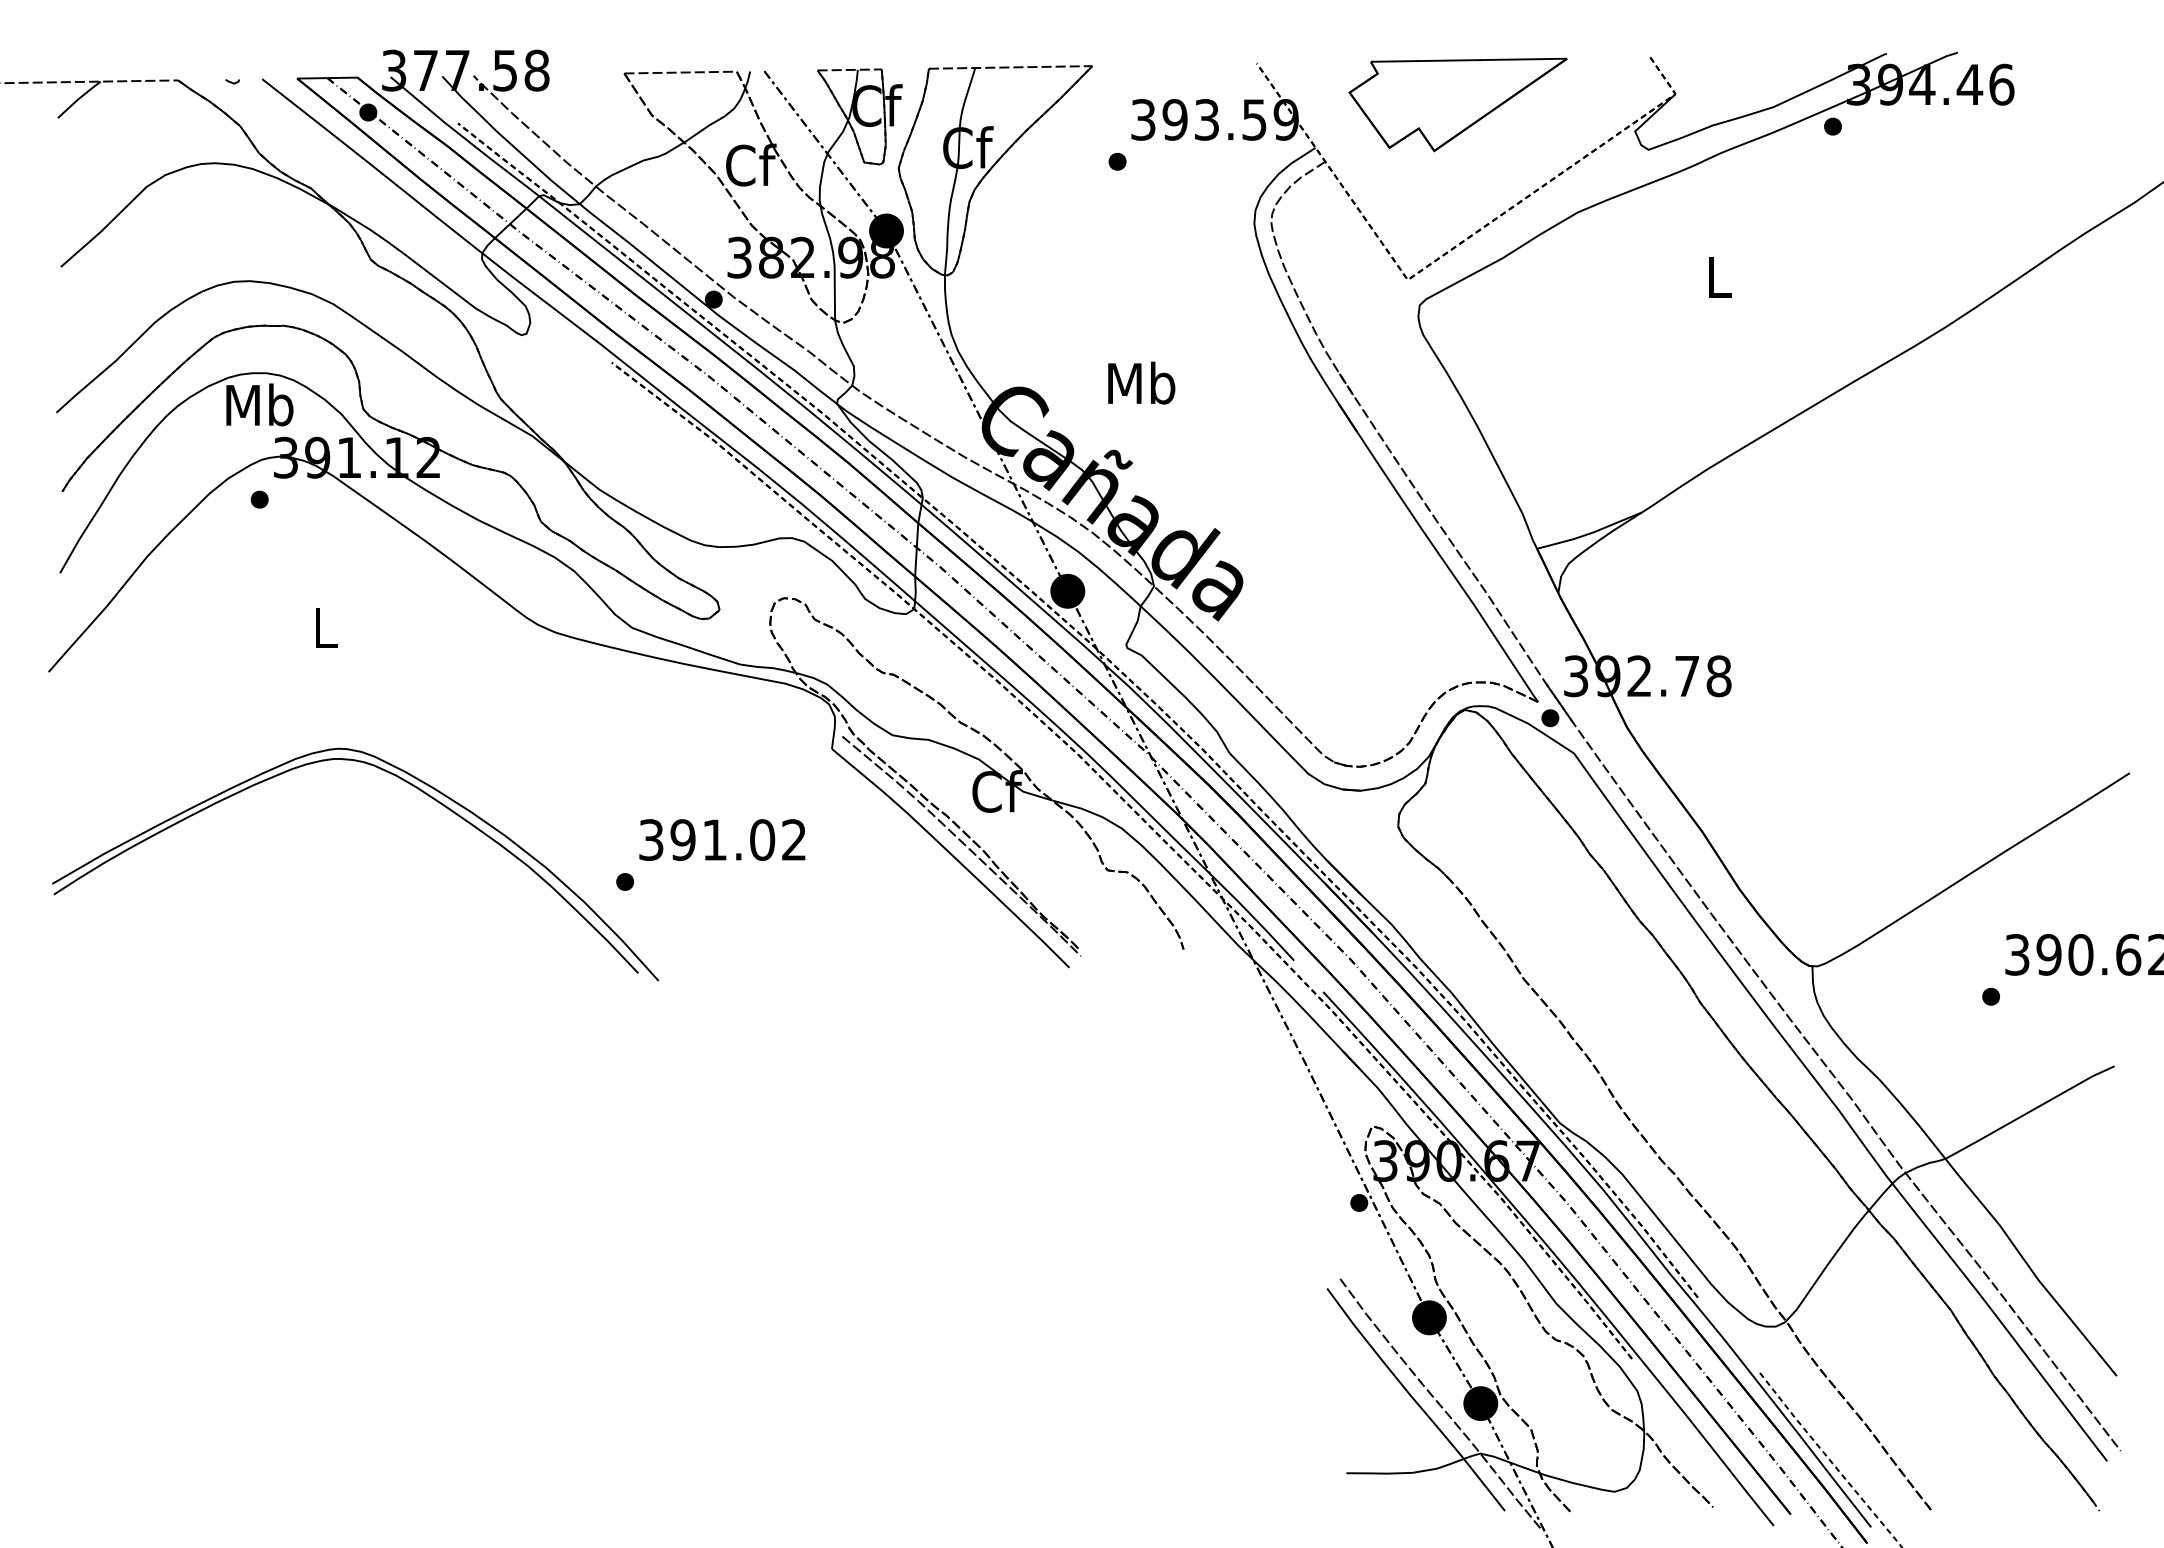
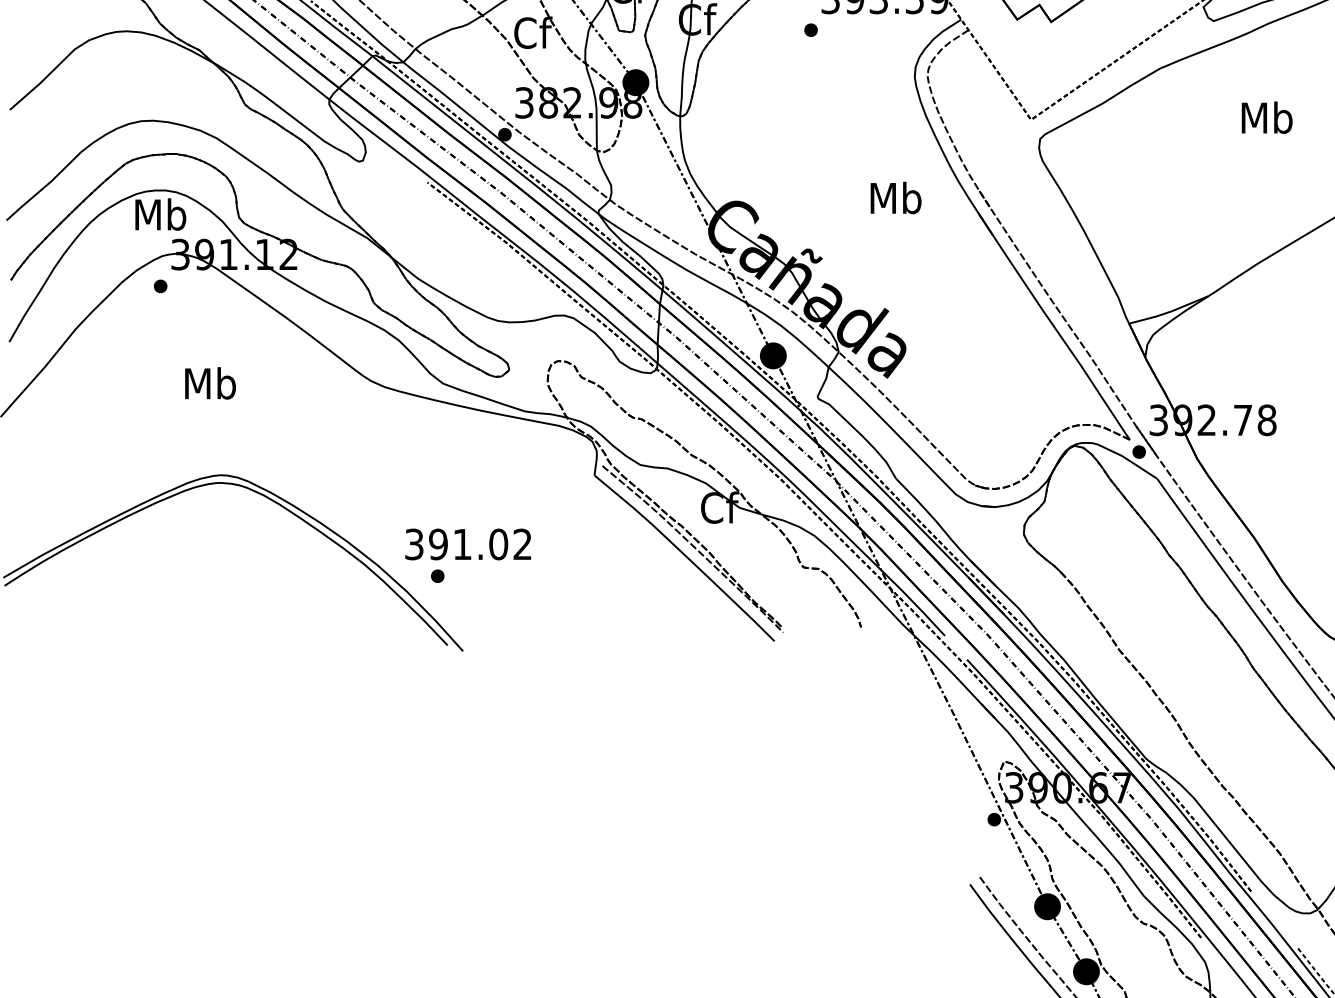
text: (1718, 276) -> (1266, 117), L -> Mb
text: (1141, 382) -> (895, 197), moved
text: (325, 627) -> (210, 383), L -> Mb
text: (722, 839) -> (468, 544), moved

